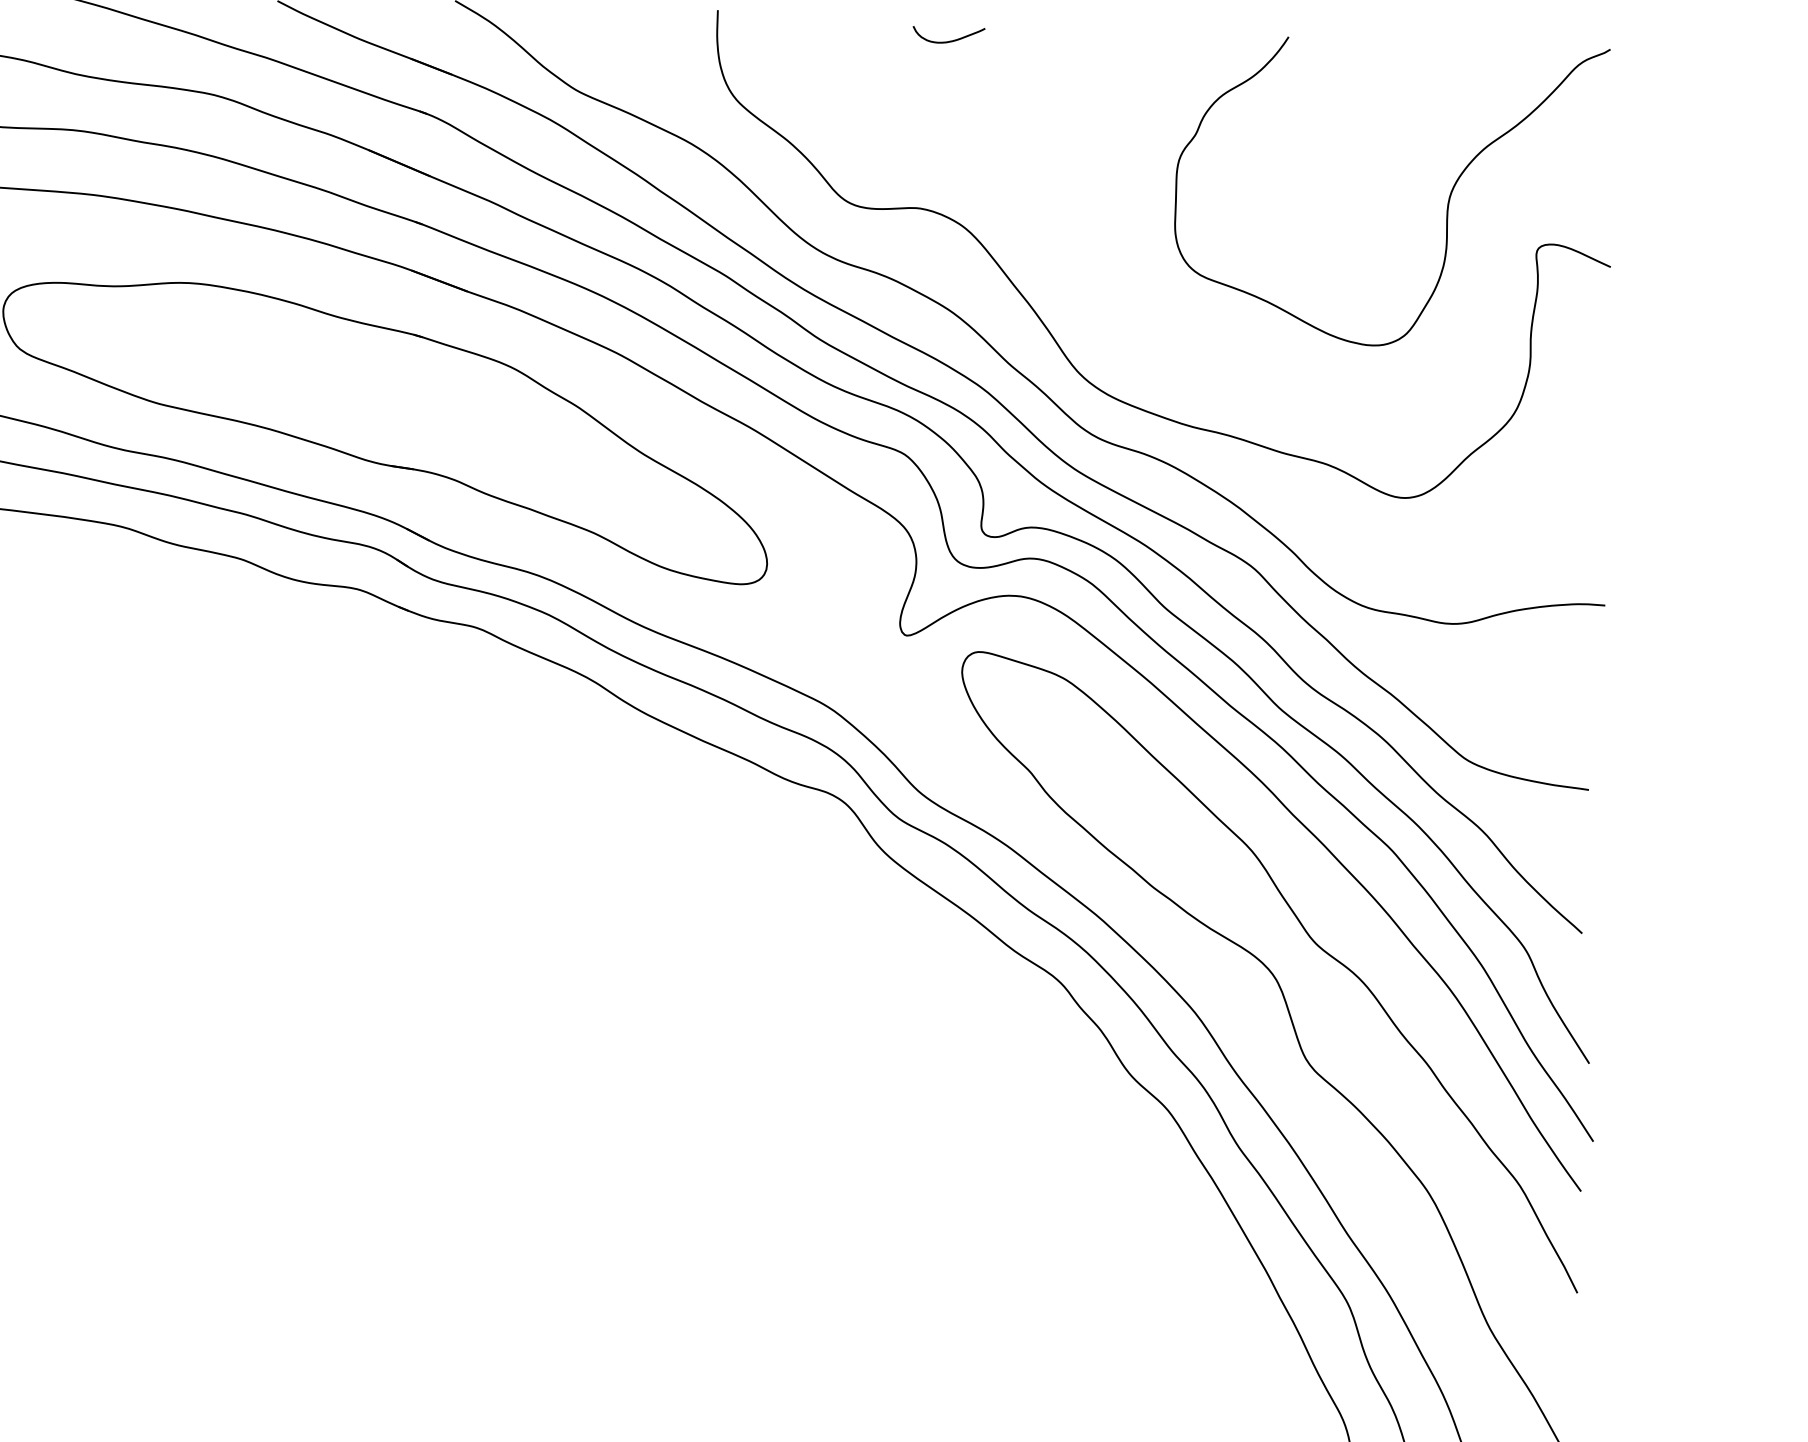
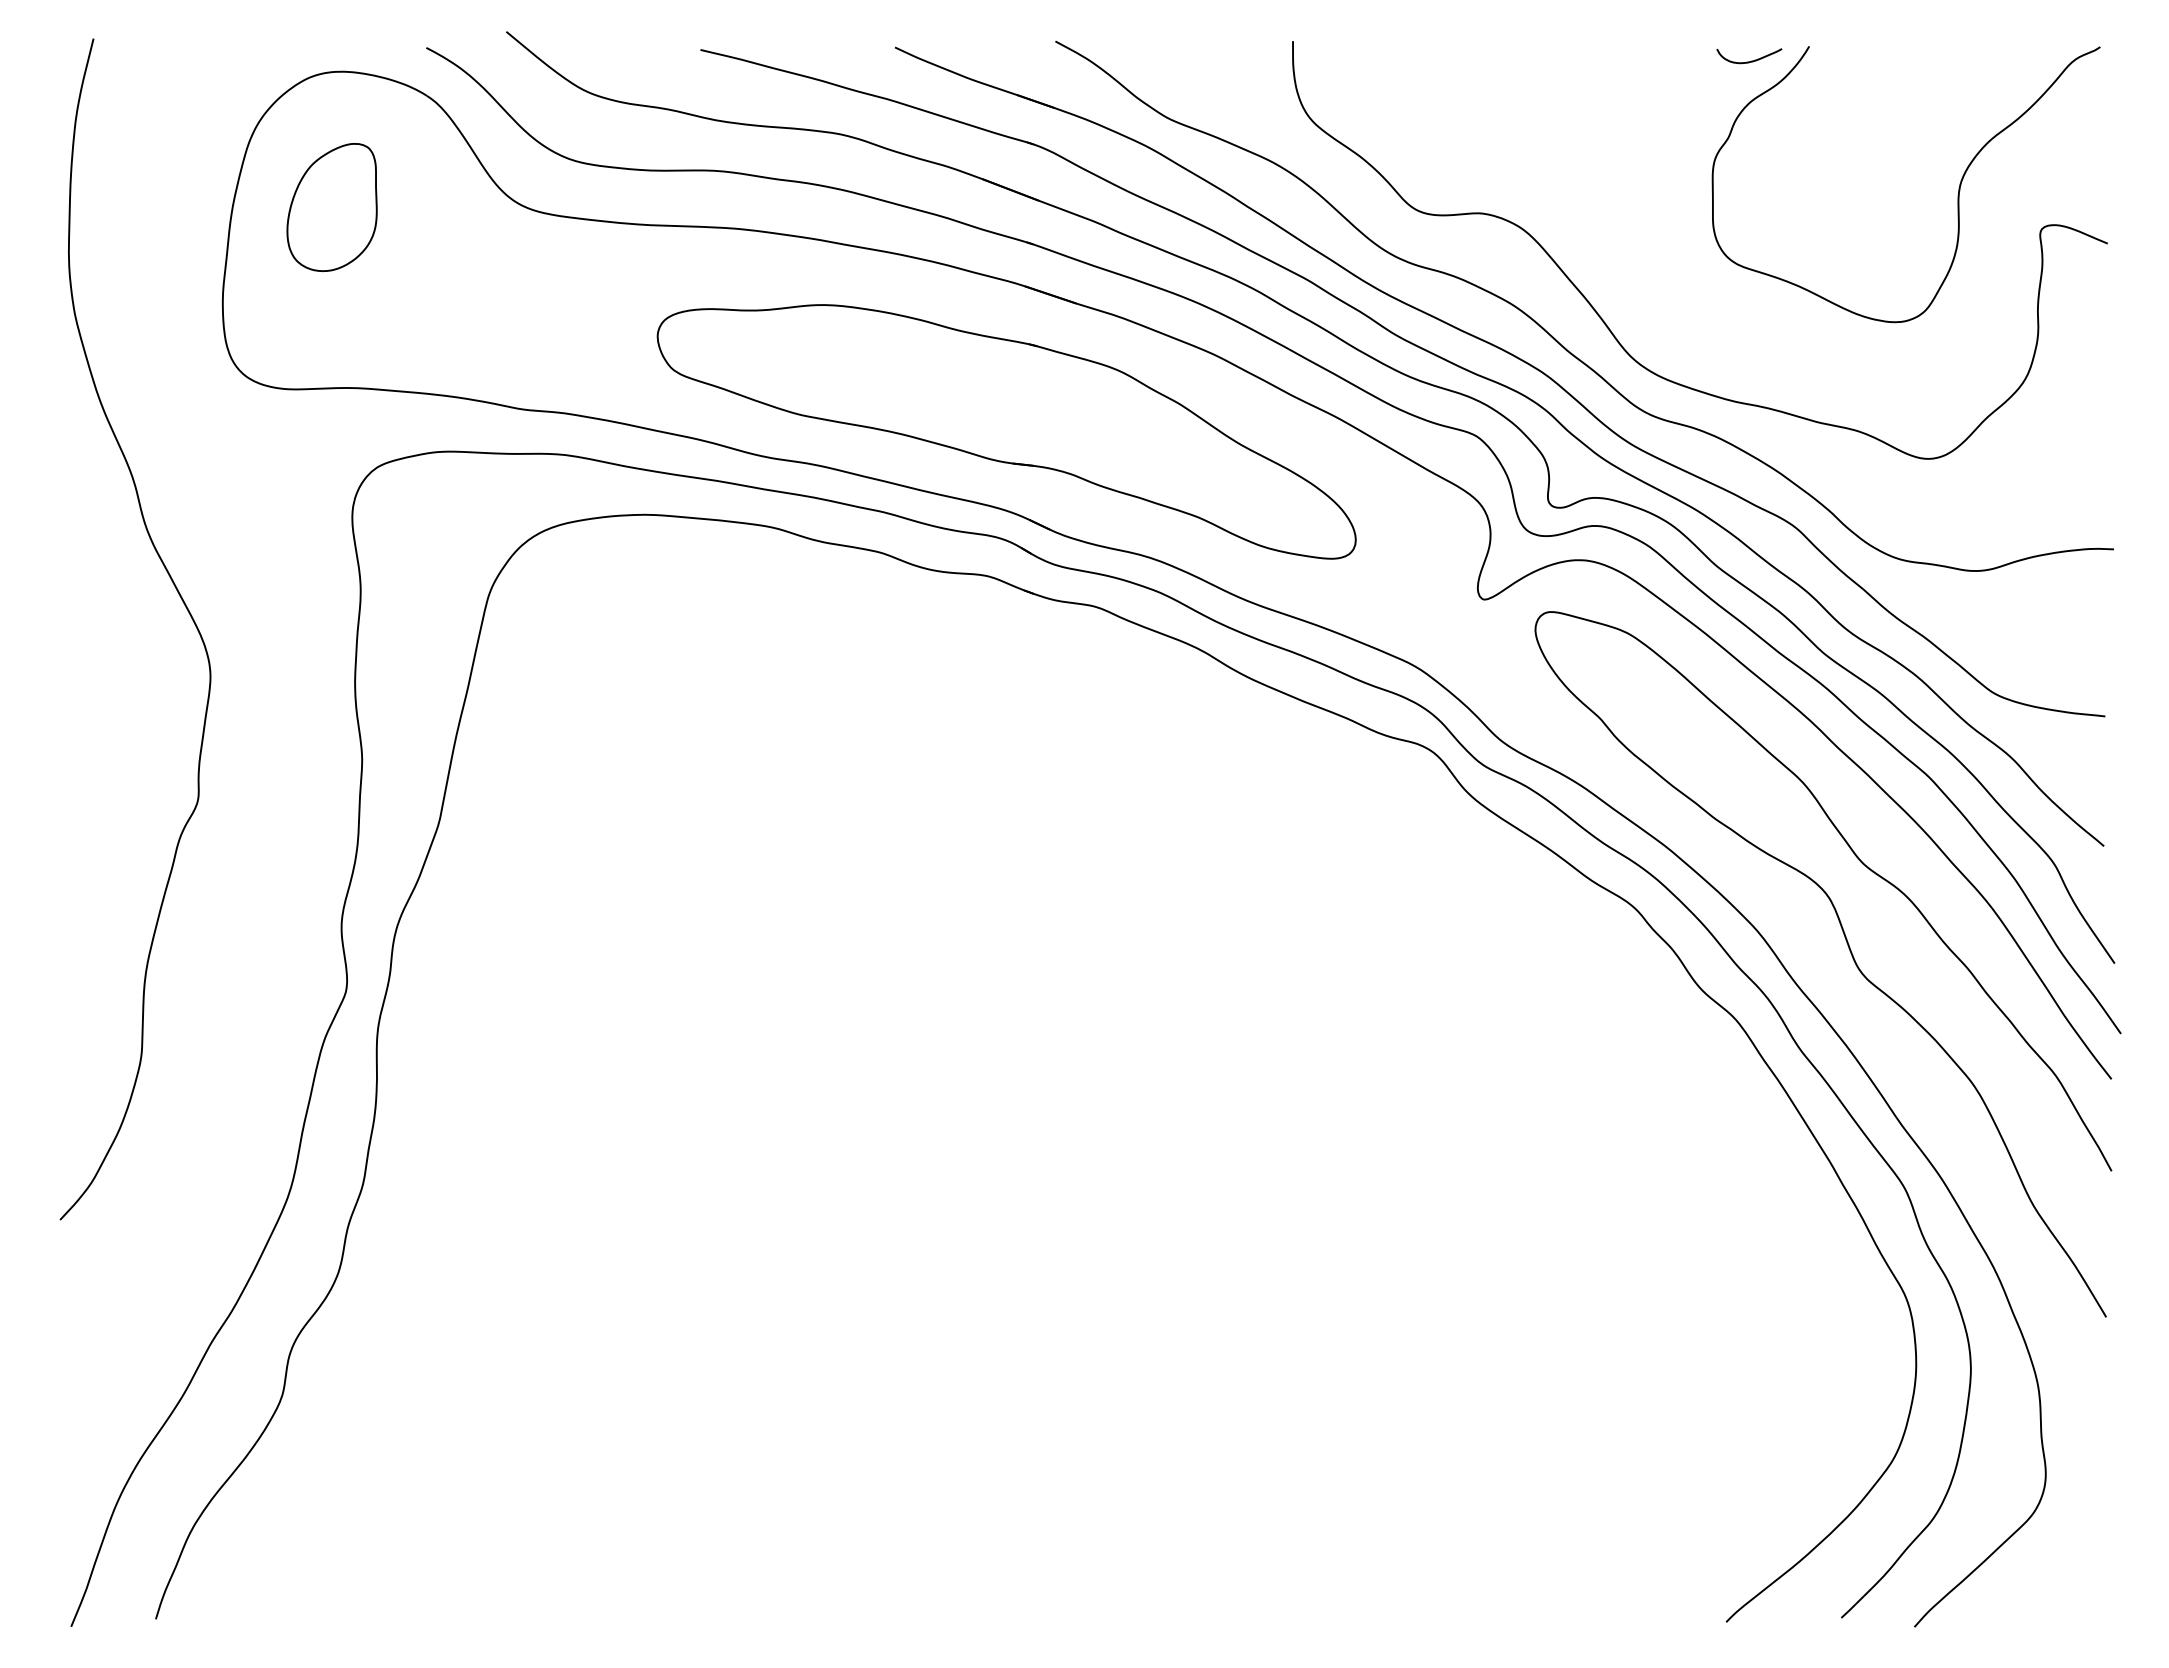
curve: (951, 40) -> (1751, 60), moved

